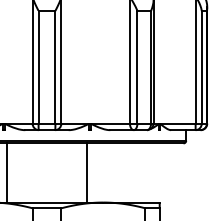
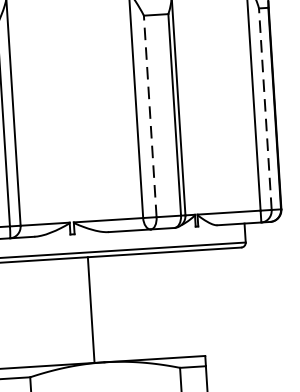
line: (137, 66) -> (150, 115), solid -> dashed
line: (201, 66) -> (264, 107), solid -> dashed
line: (86, 172) -> (90, 309), moved

